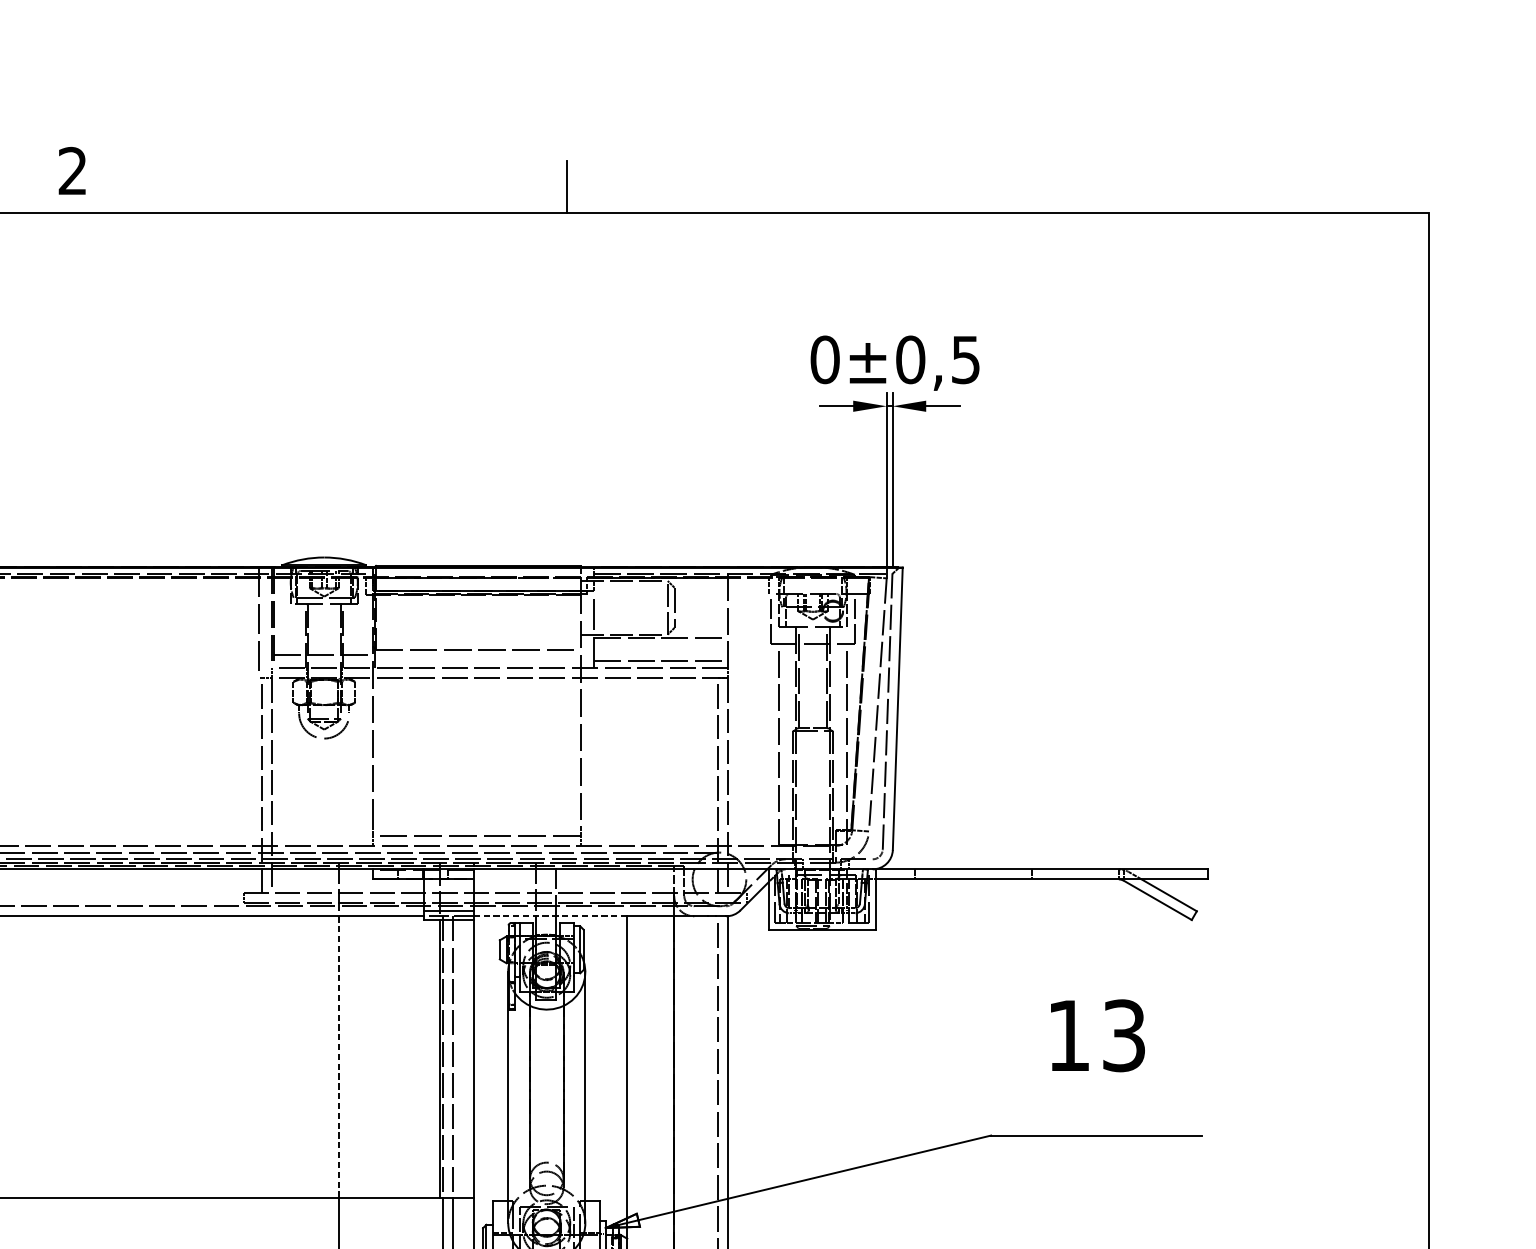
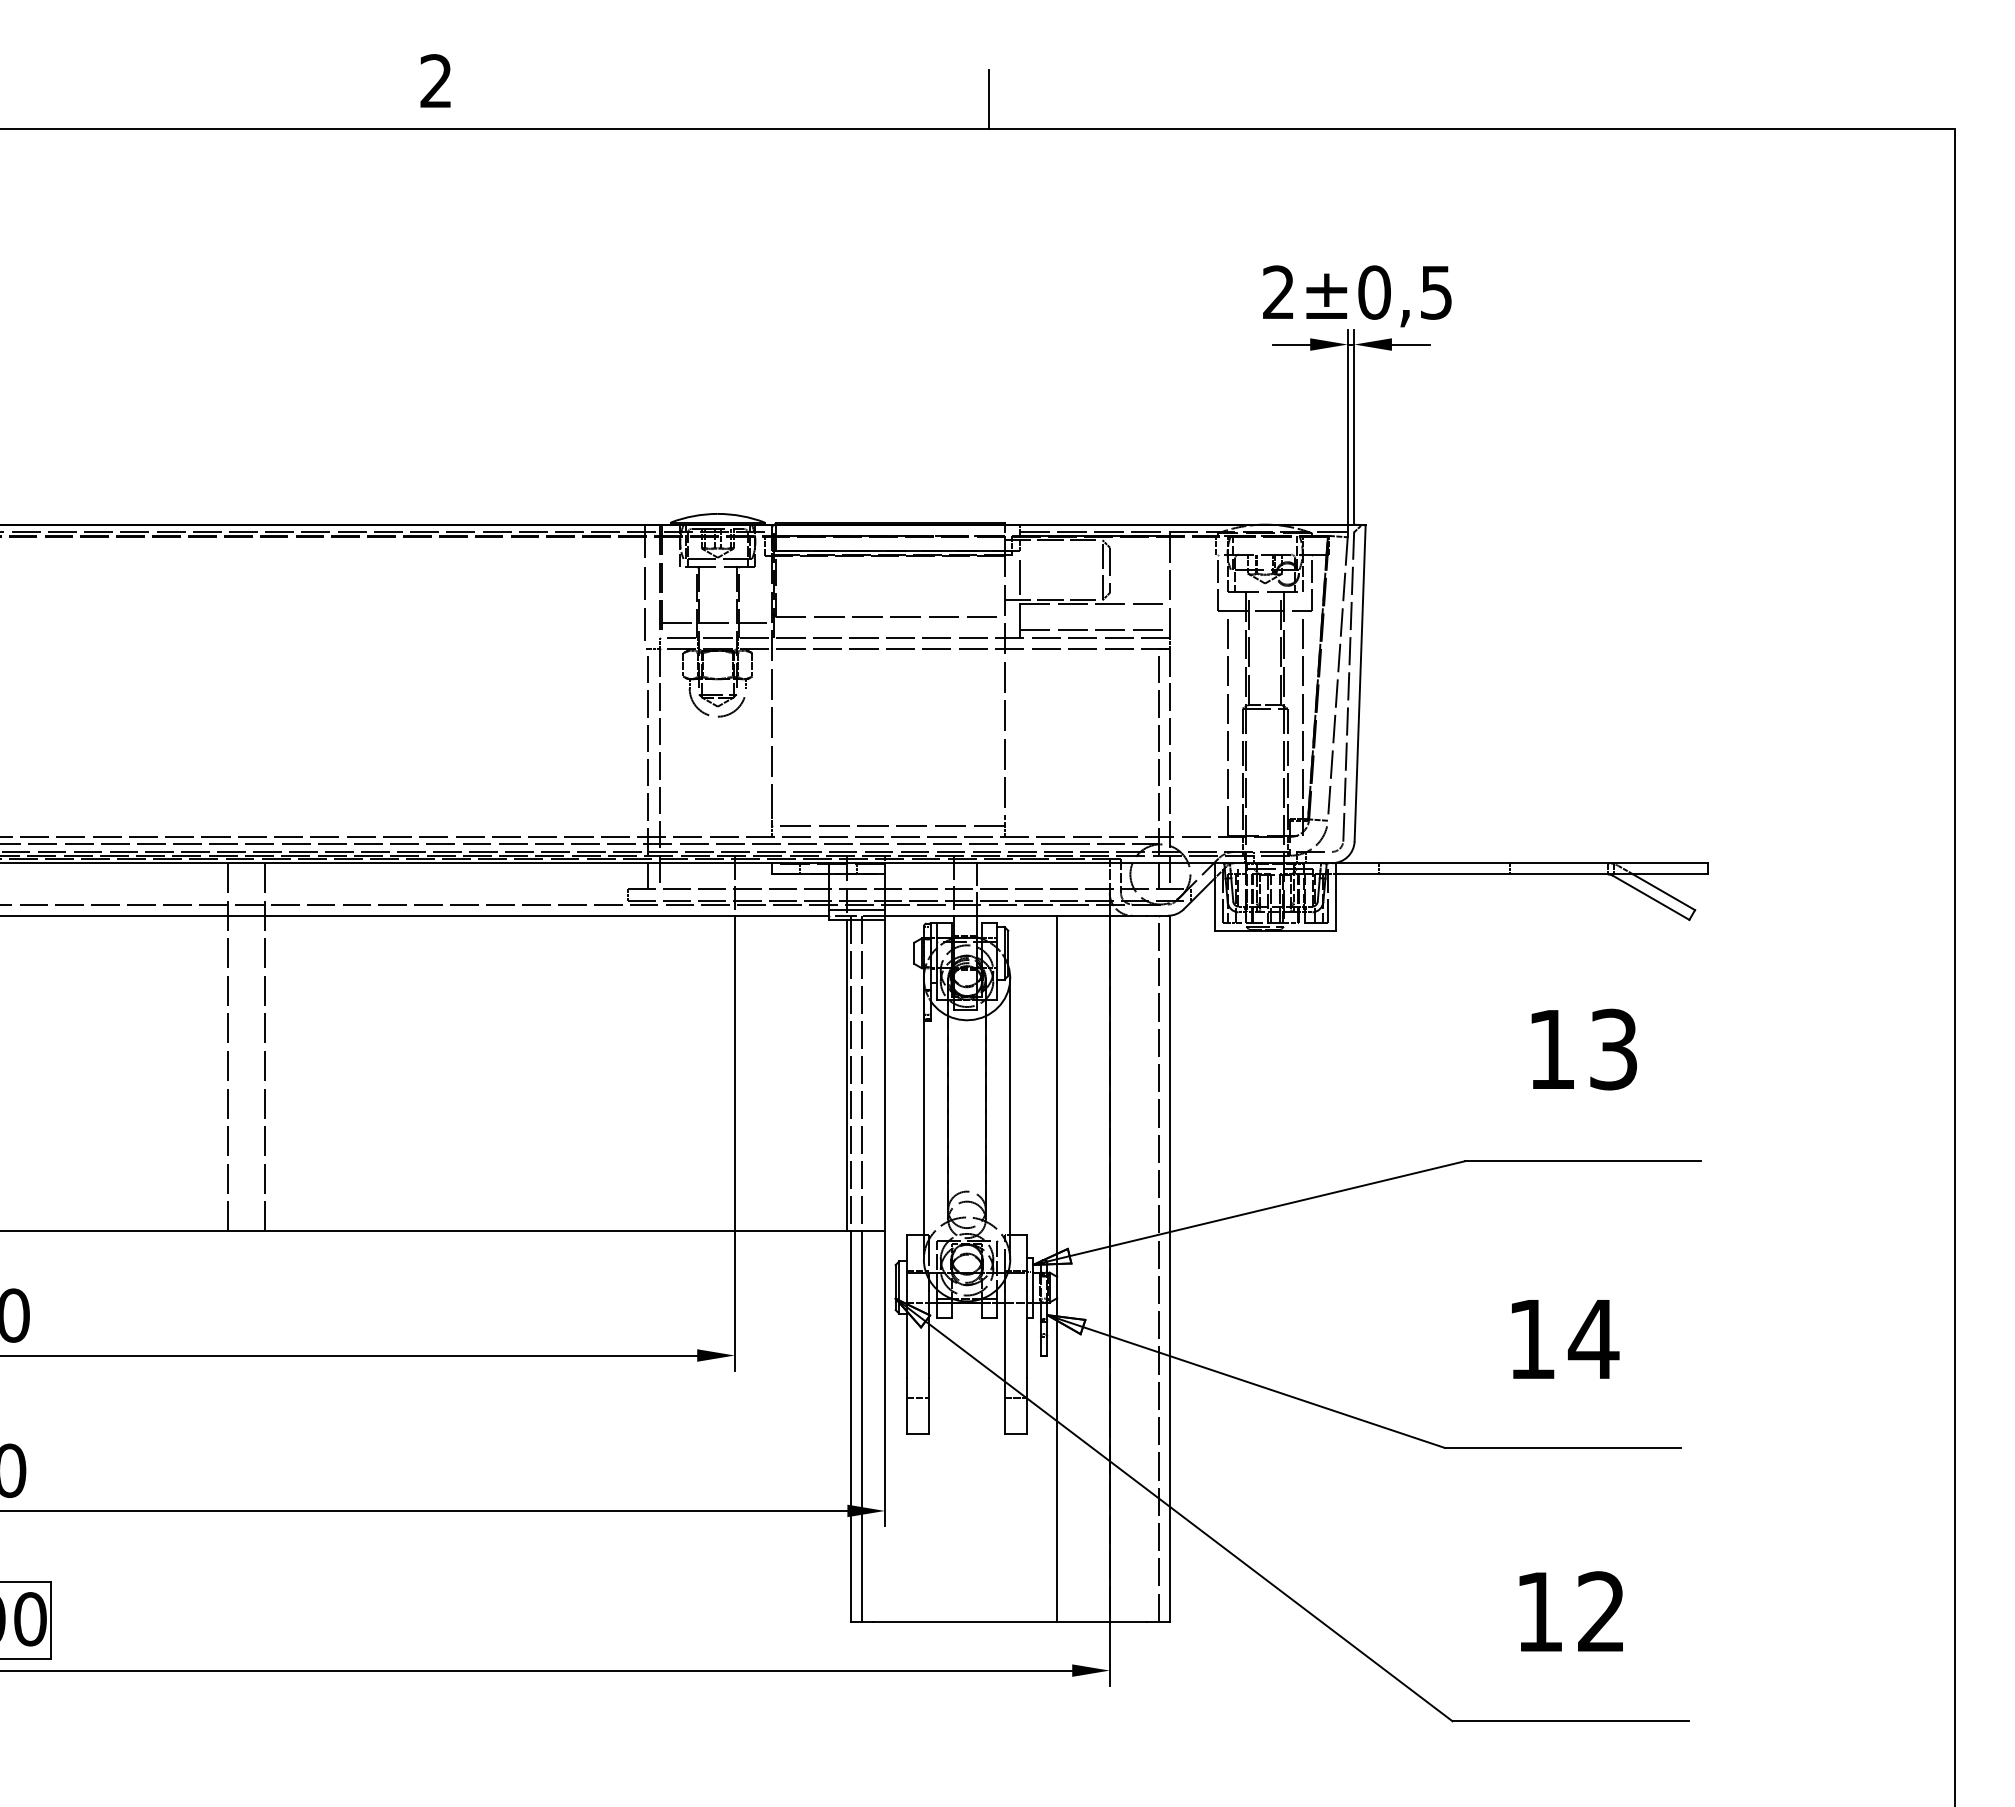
text: (824, 359) -> (1278, 292), 0 -> 2
line: (549, 916) -> (970, 915), dashed -> solid
line: (339, 1057) -> (734, 1073), dashed -> solid

